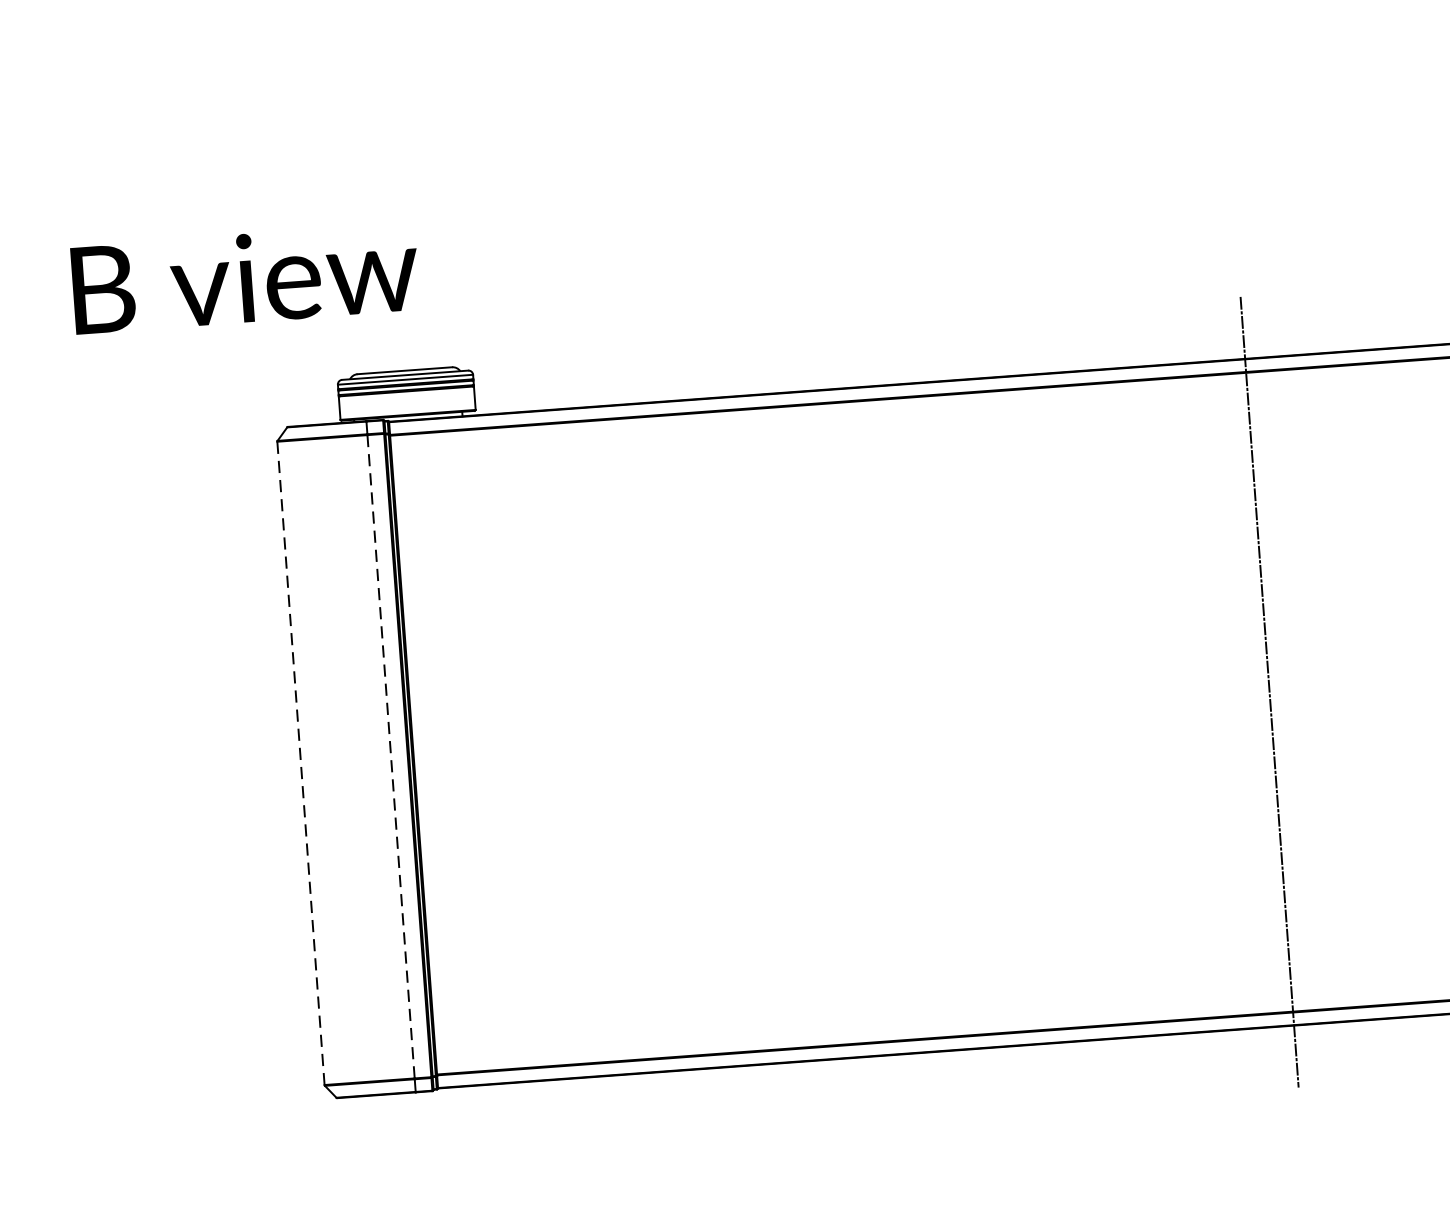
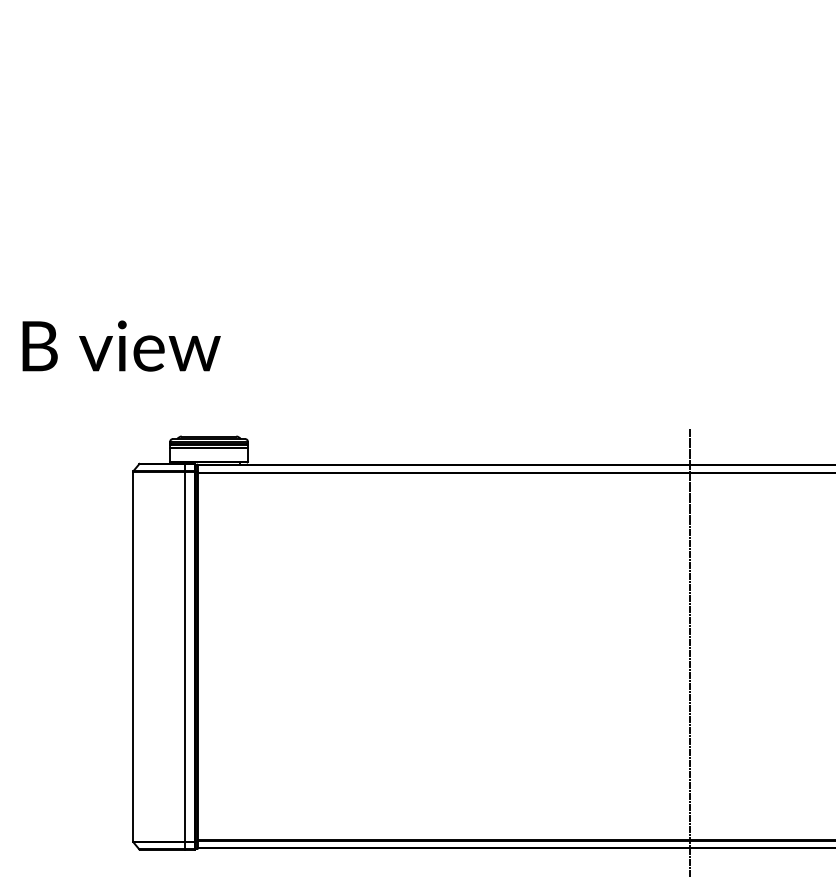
text: (244, 277) -> (121, 345), moved
line: (390, 756) -> (184, 656), dashed -> solid
line: (301, 762) -> (133, 656), dashed -> solid

